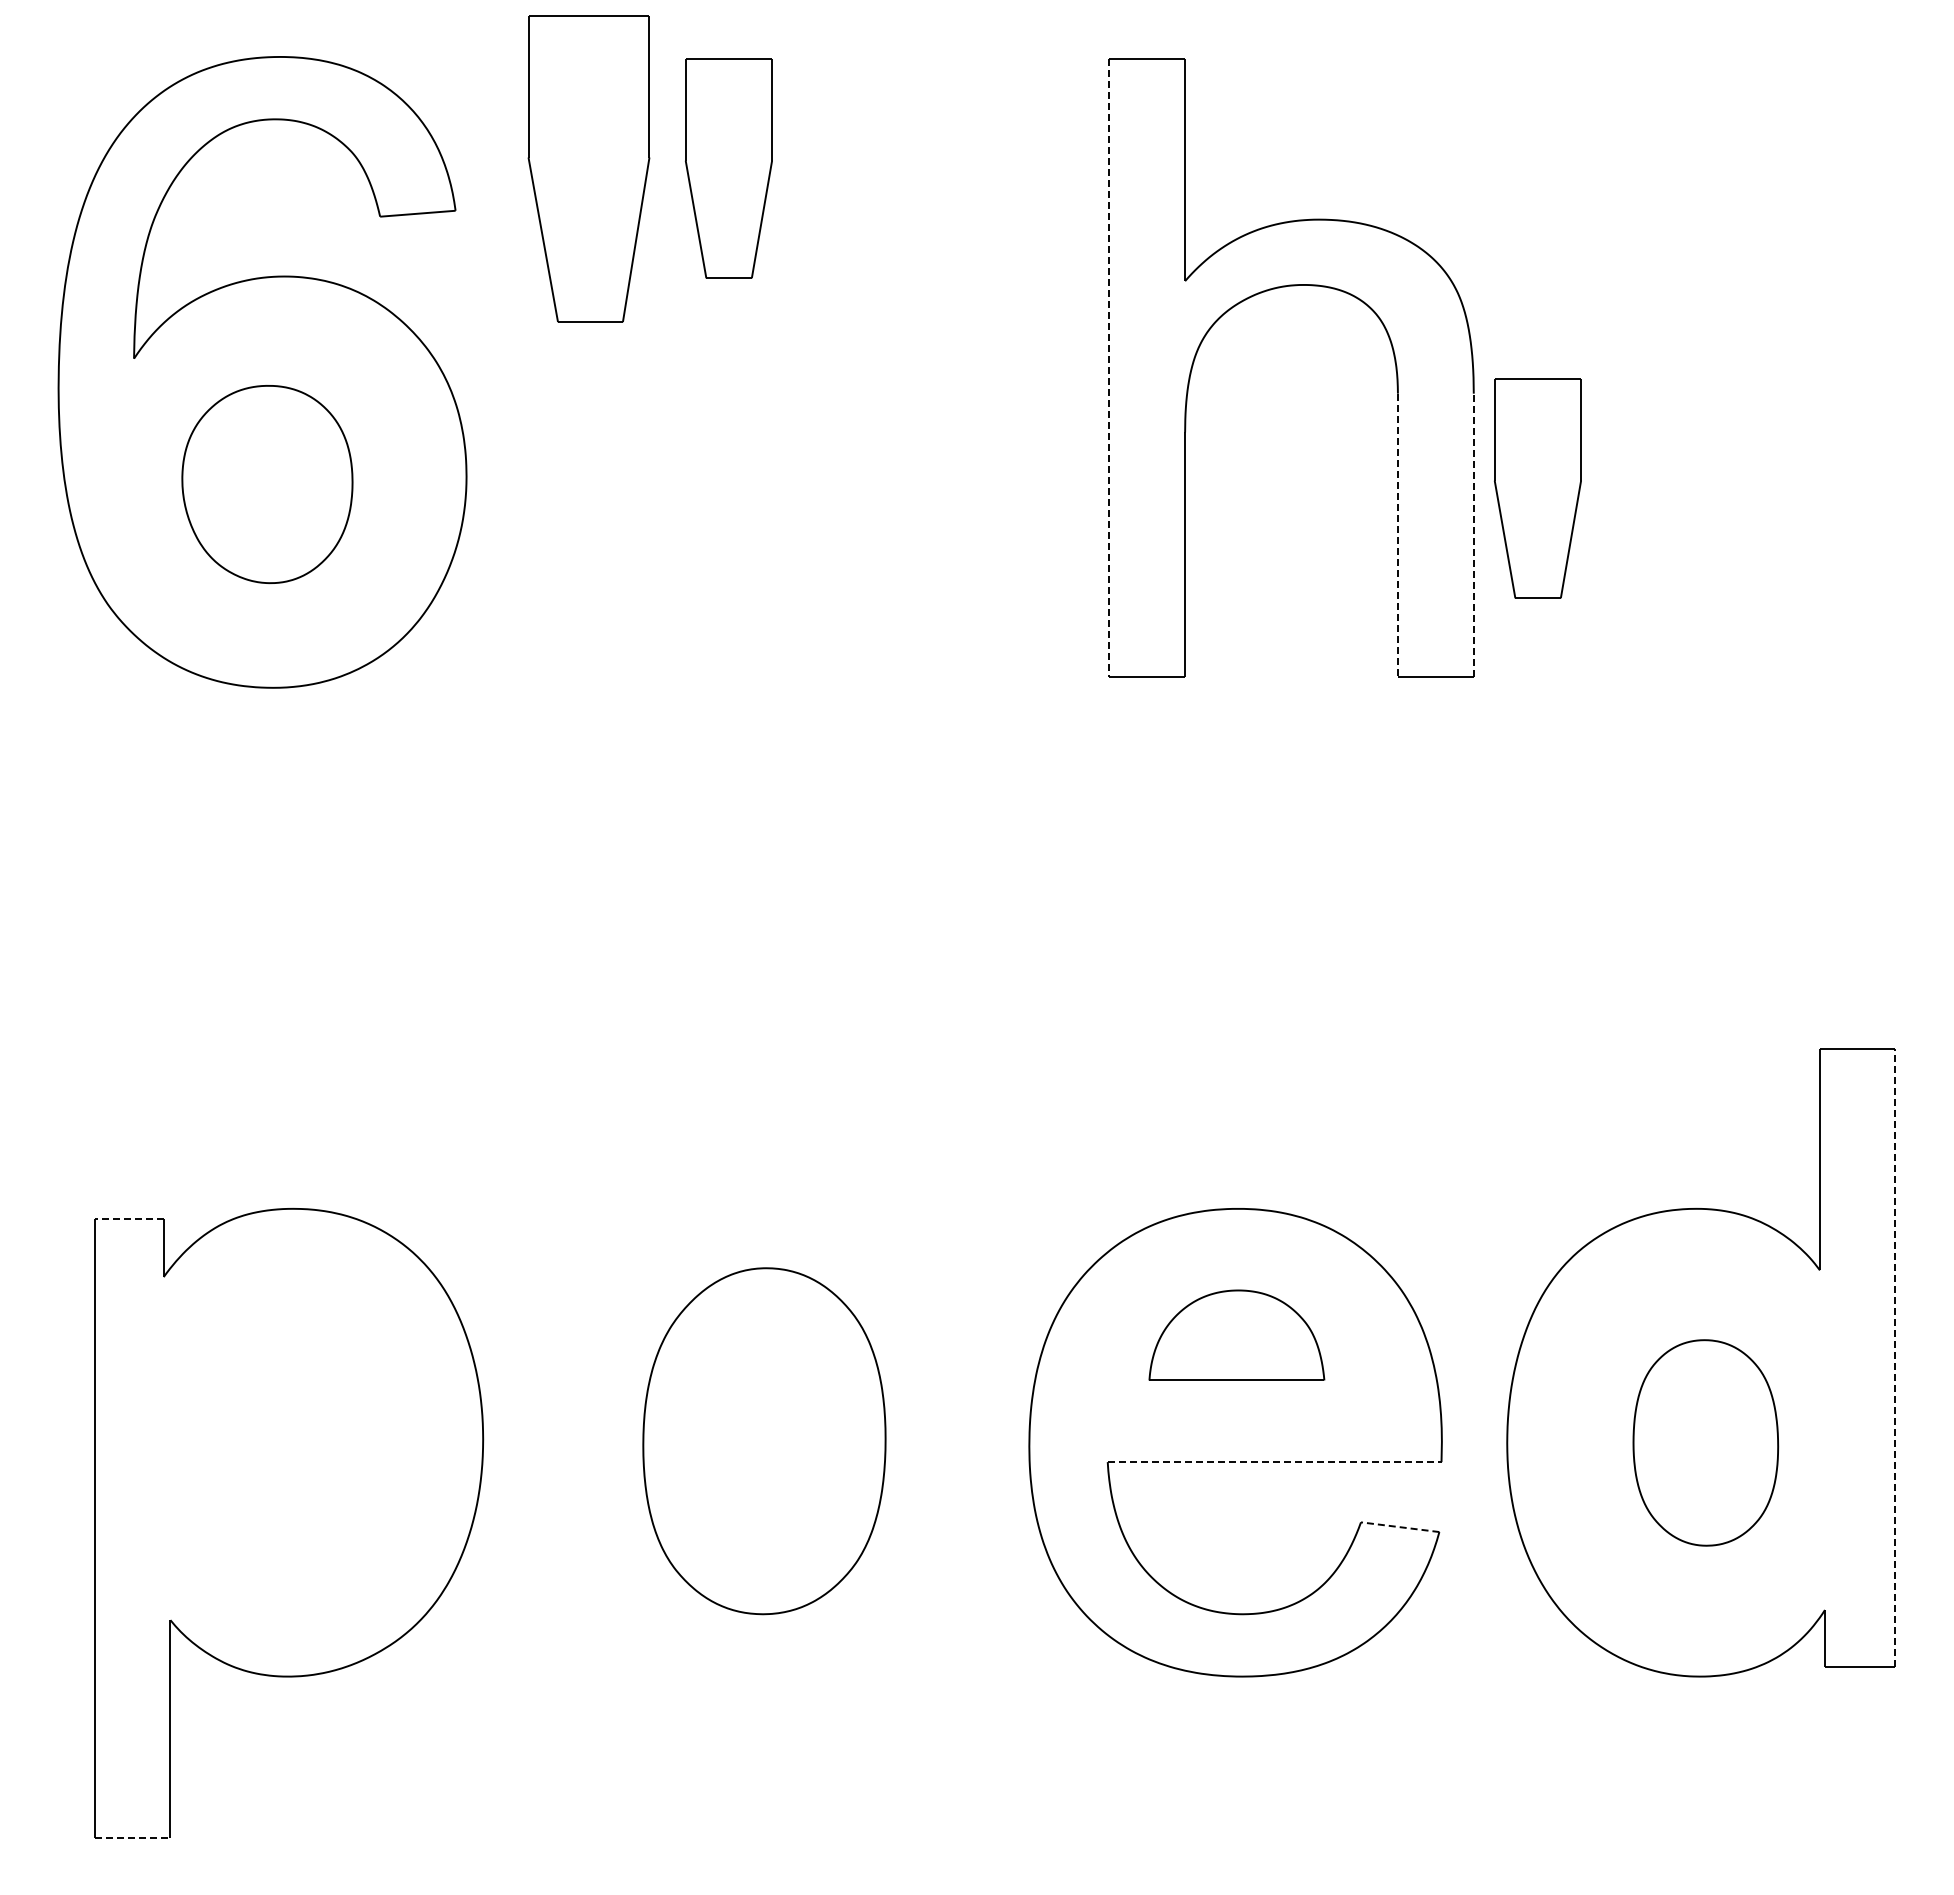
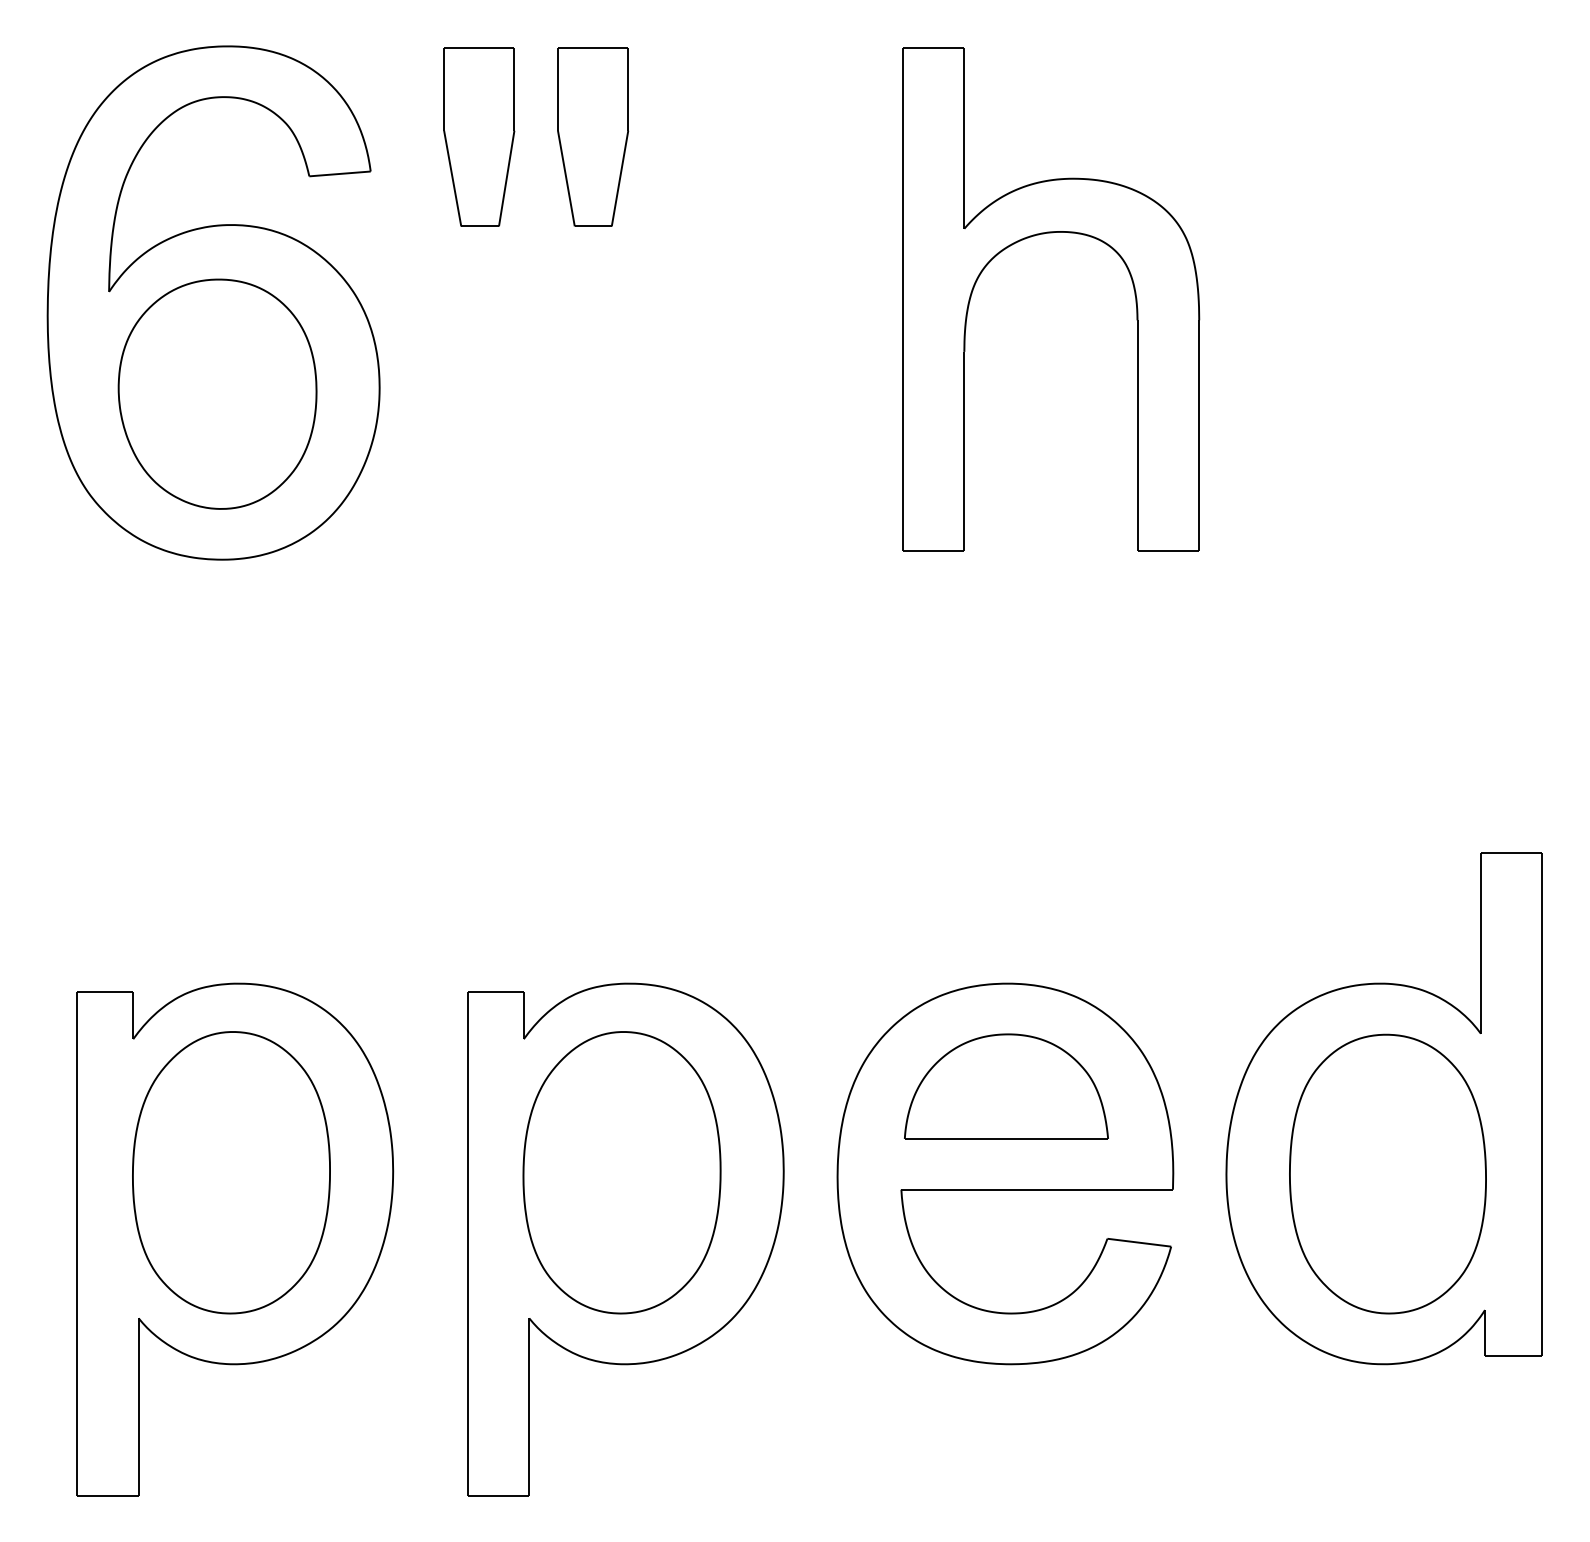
part: (588, 168) -> (478, 137), size x0.71
line: (1109, 368) -> (902, 299), dashed -> solid
part: (267, 484) -> (217, 394), size x1.43
part: (1537, 488) -> (1251, 397), removed
line: (1397, 535) -> (1137, 435), dashed -> solid
line: (1473, 535) -> (1199, 435), dashed -> solid
line: (129, 1218) -> (105, 991), dashed -> solid
part: (1236, 1335) -> (1006, 1086), size x1.43
line: (1895, 1357) -> (1542, 1104), dashed -> solid
part: (284, 1441) -> (231, 1172), added
part: (1705, 1442) -> (1387, 1173), size x1.67
line: (1274, 1462) -> (1037, 1190), dashed -> solid
part: (769, 1523) -> (626, 1239), added
line: (1399, 1527) -> (1138, 1242), dashed -> solid
line: (132, 1838) -> (107, 1496), dashed -> solid

